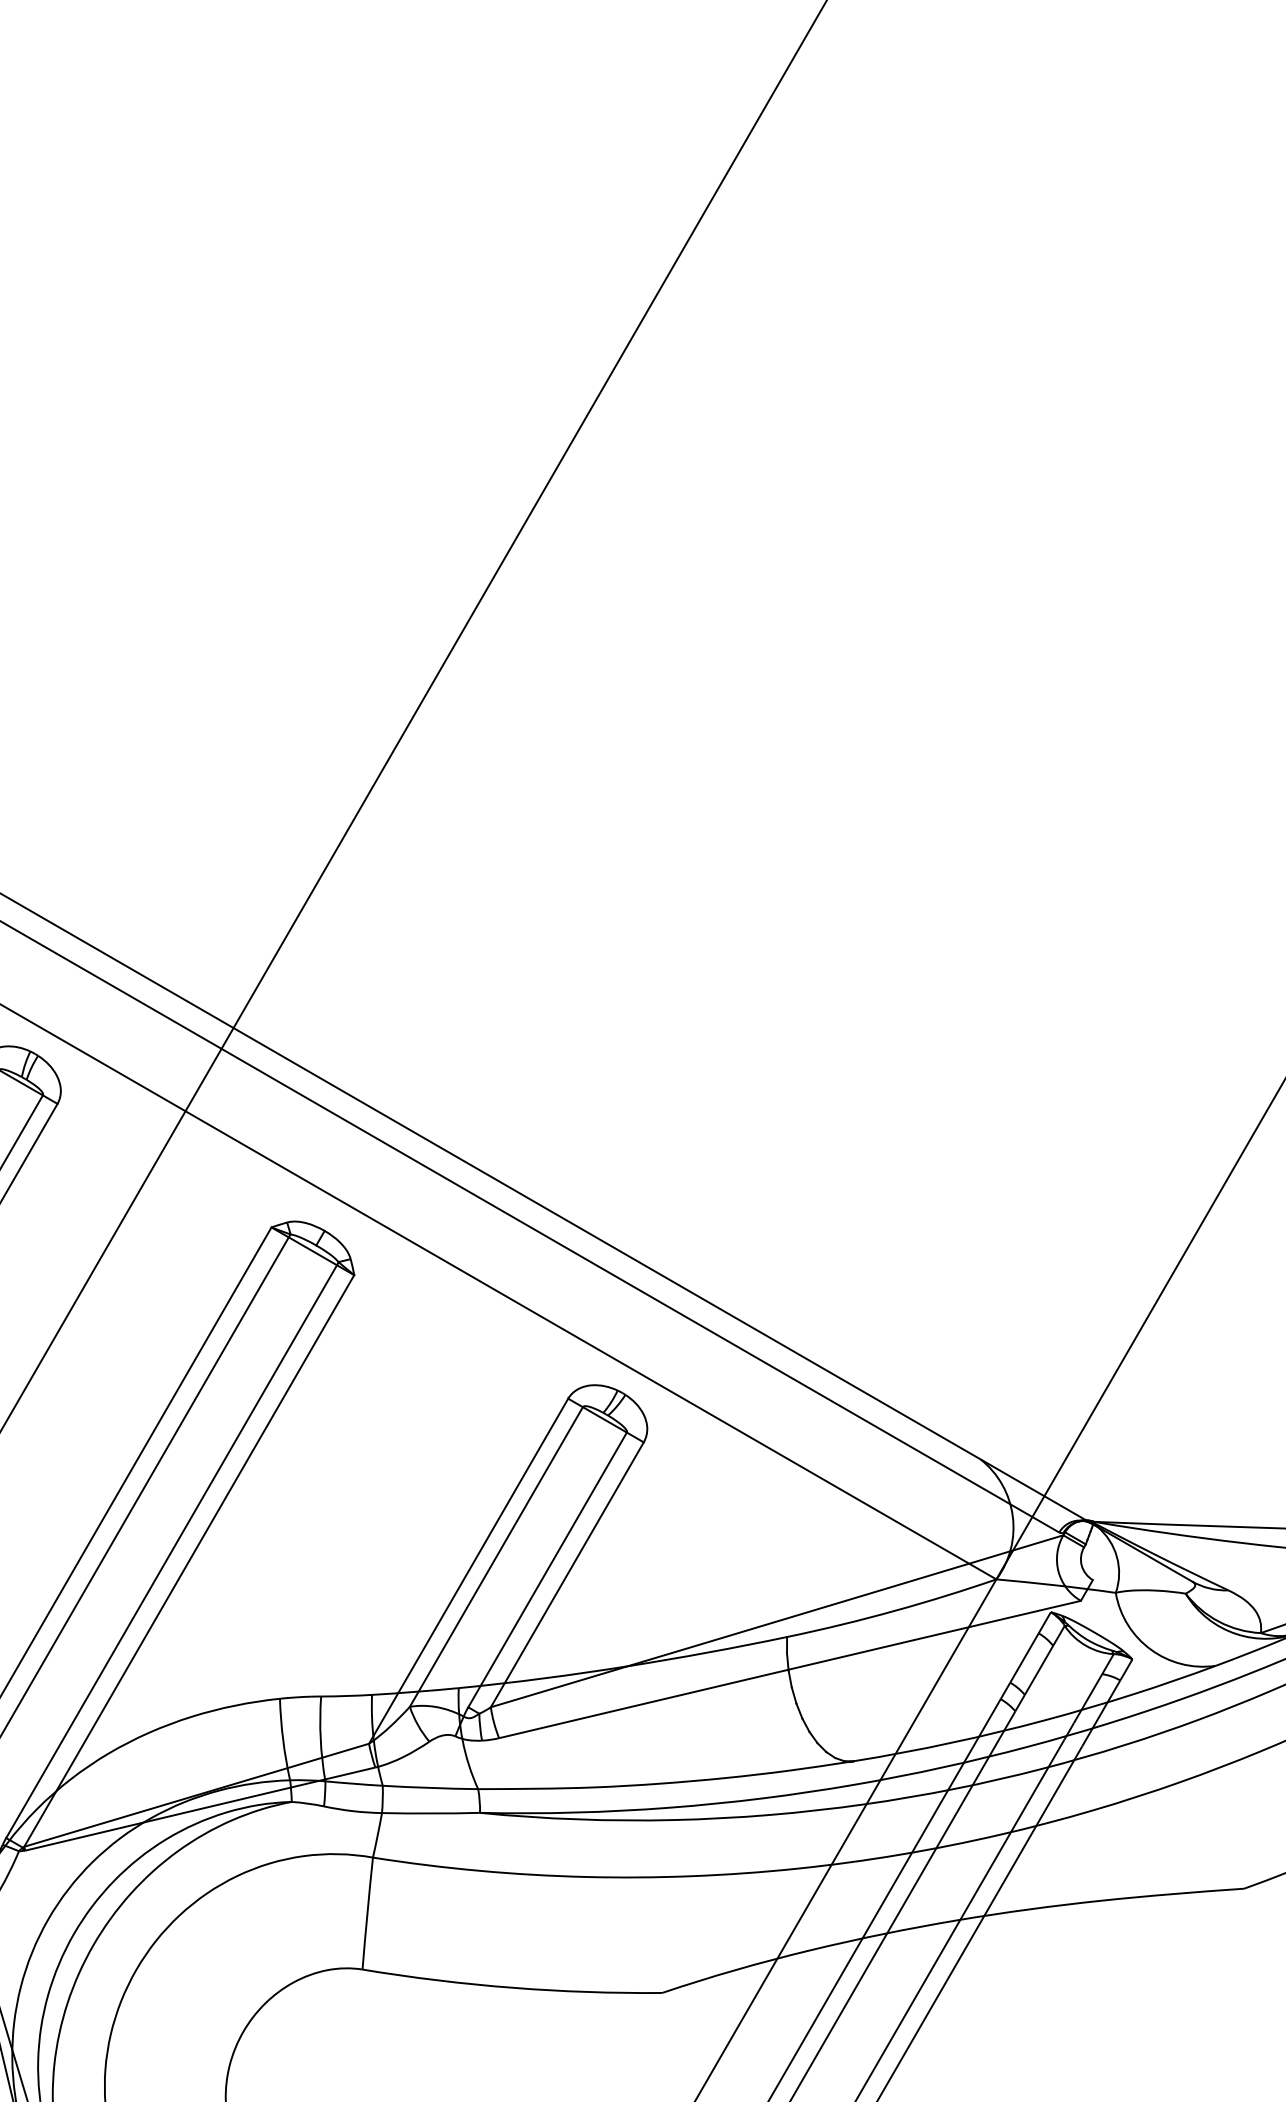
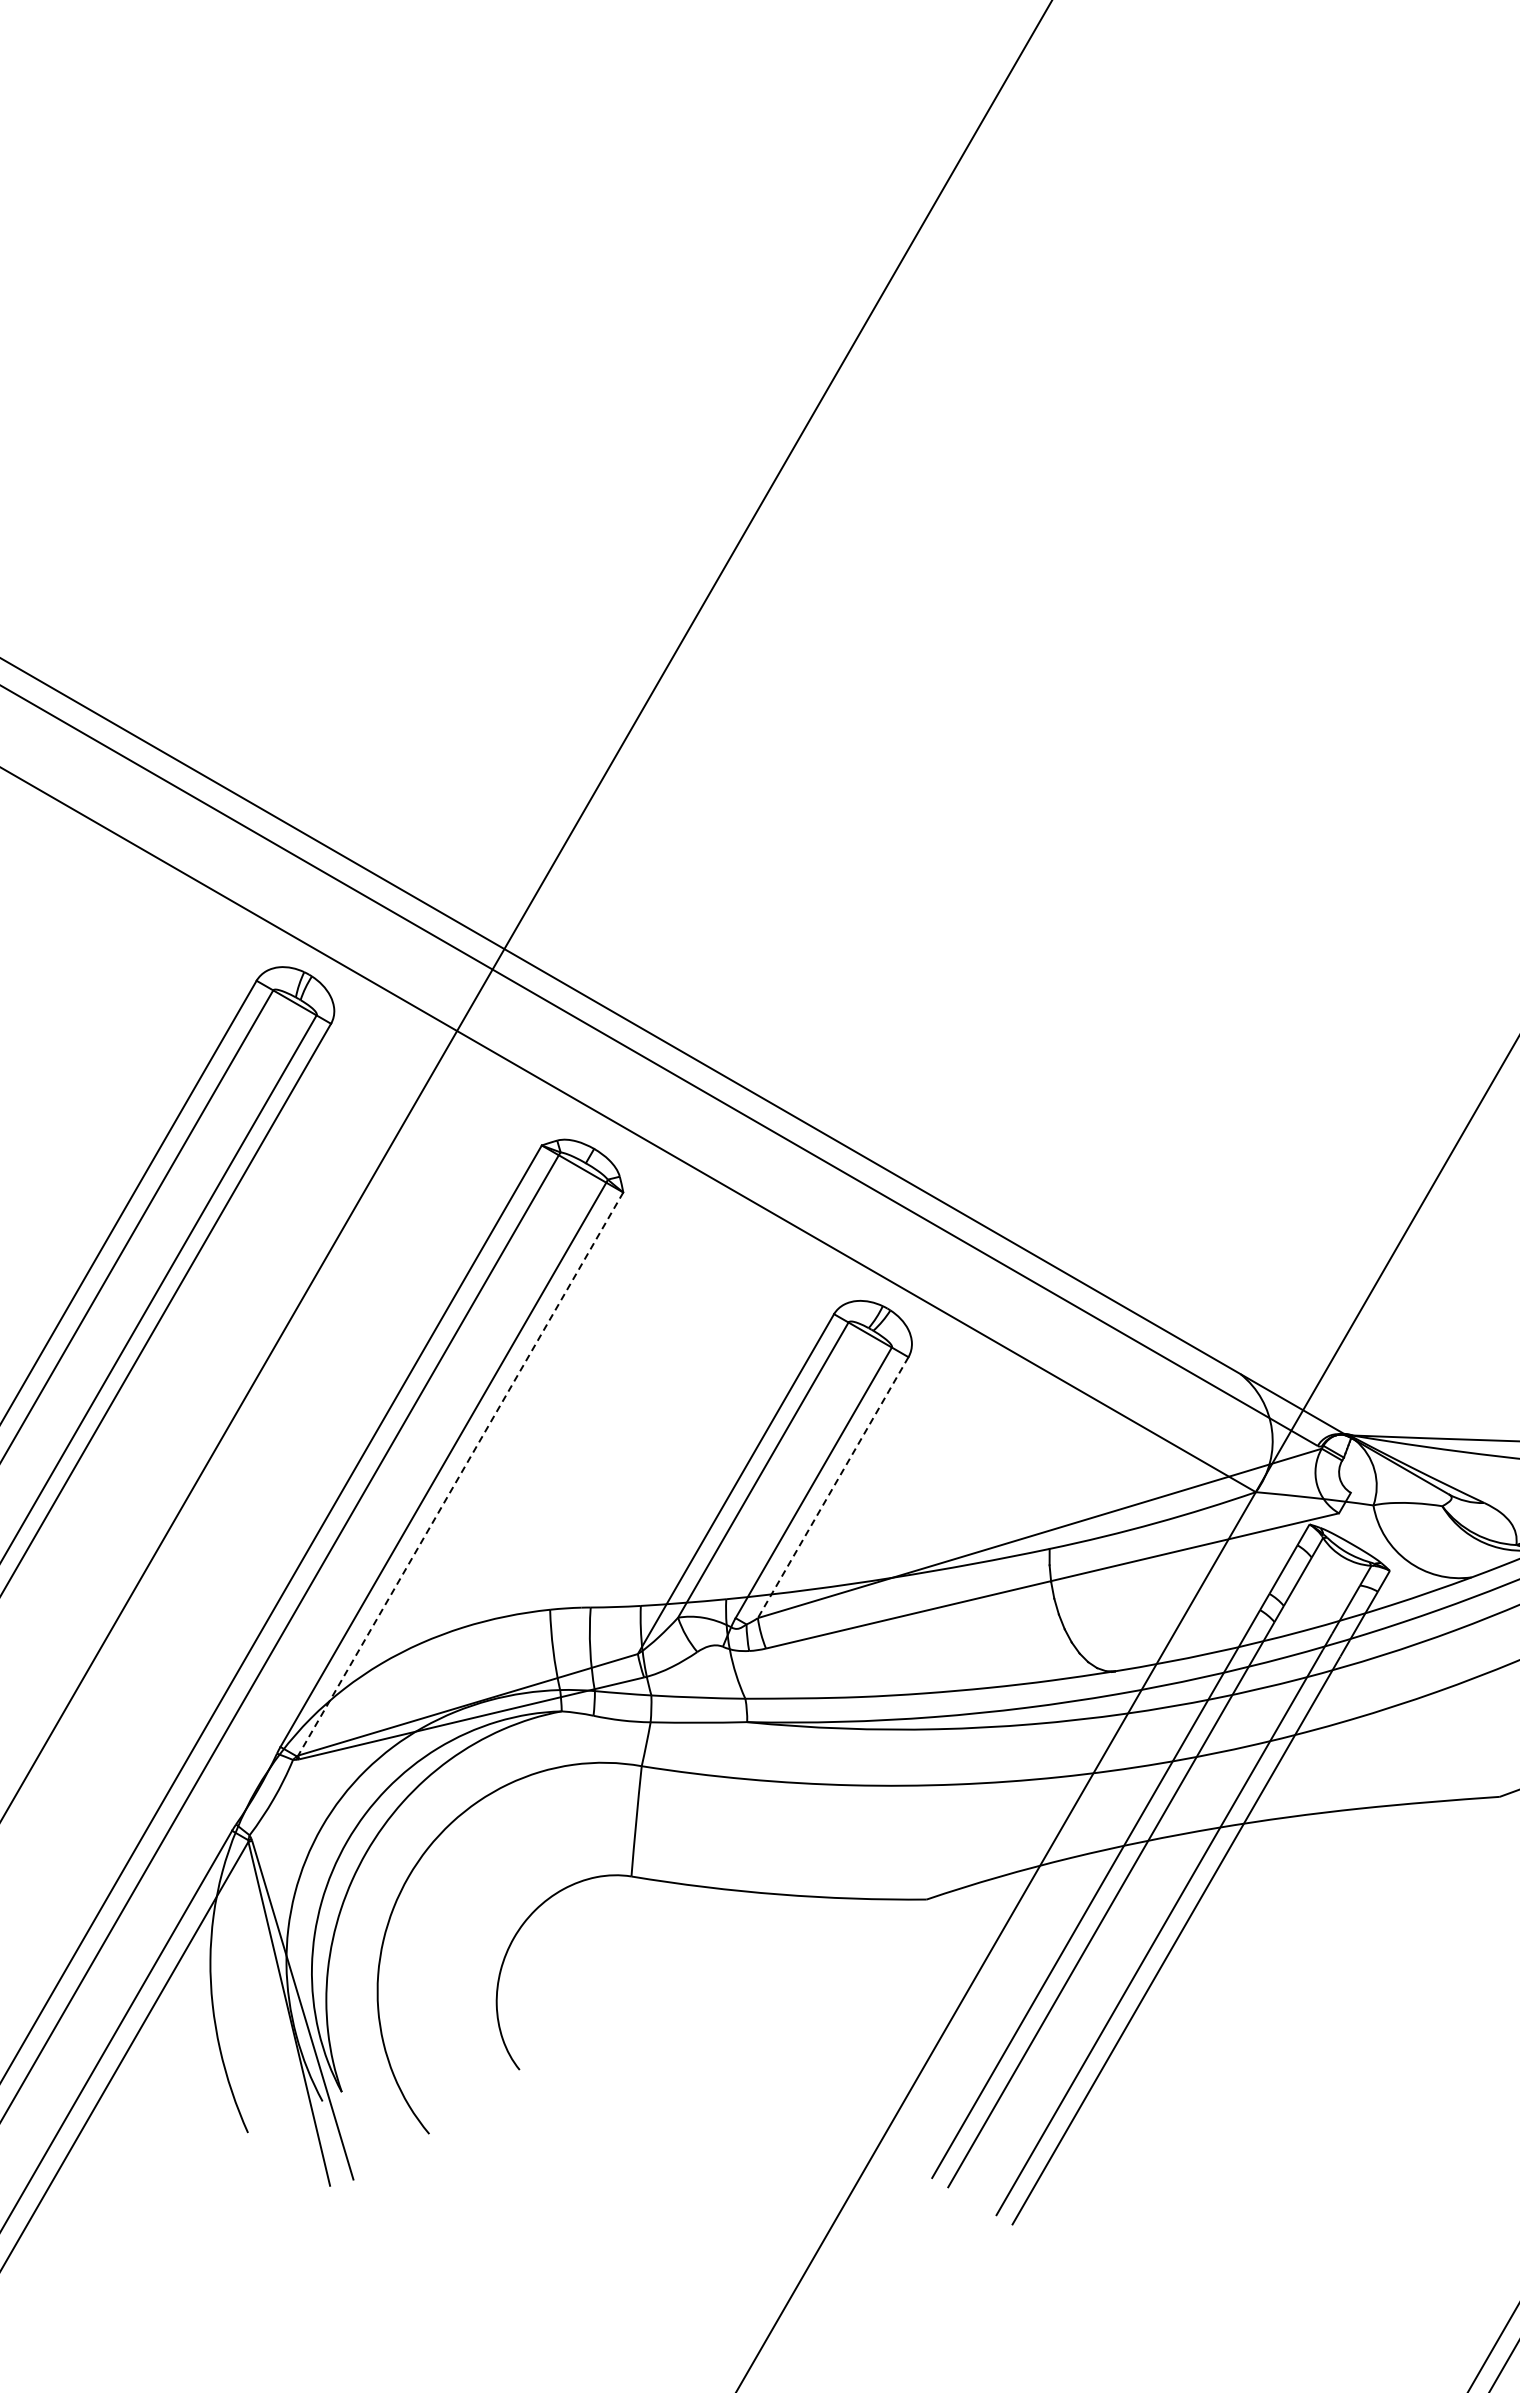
line: (188, 1561) -> (460, 1474), solid -> dashed
line: (567, 1574) -> (833, 1487), solid -> dashed

